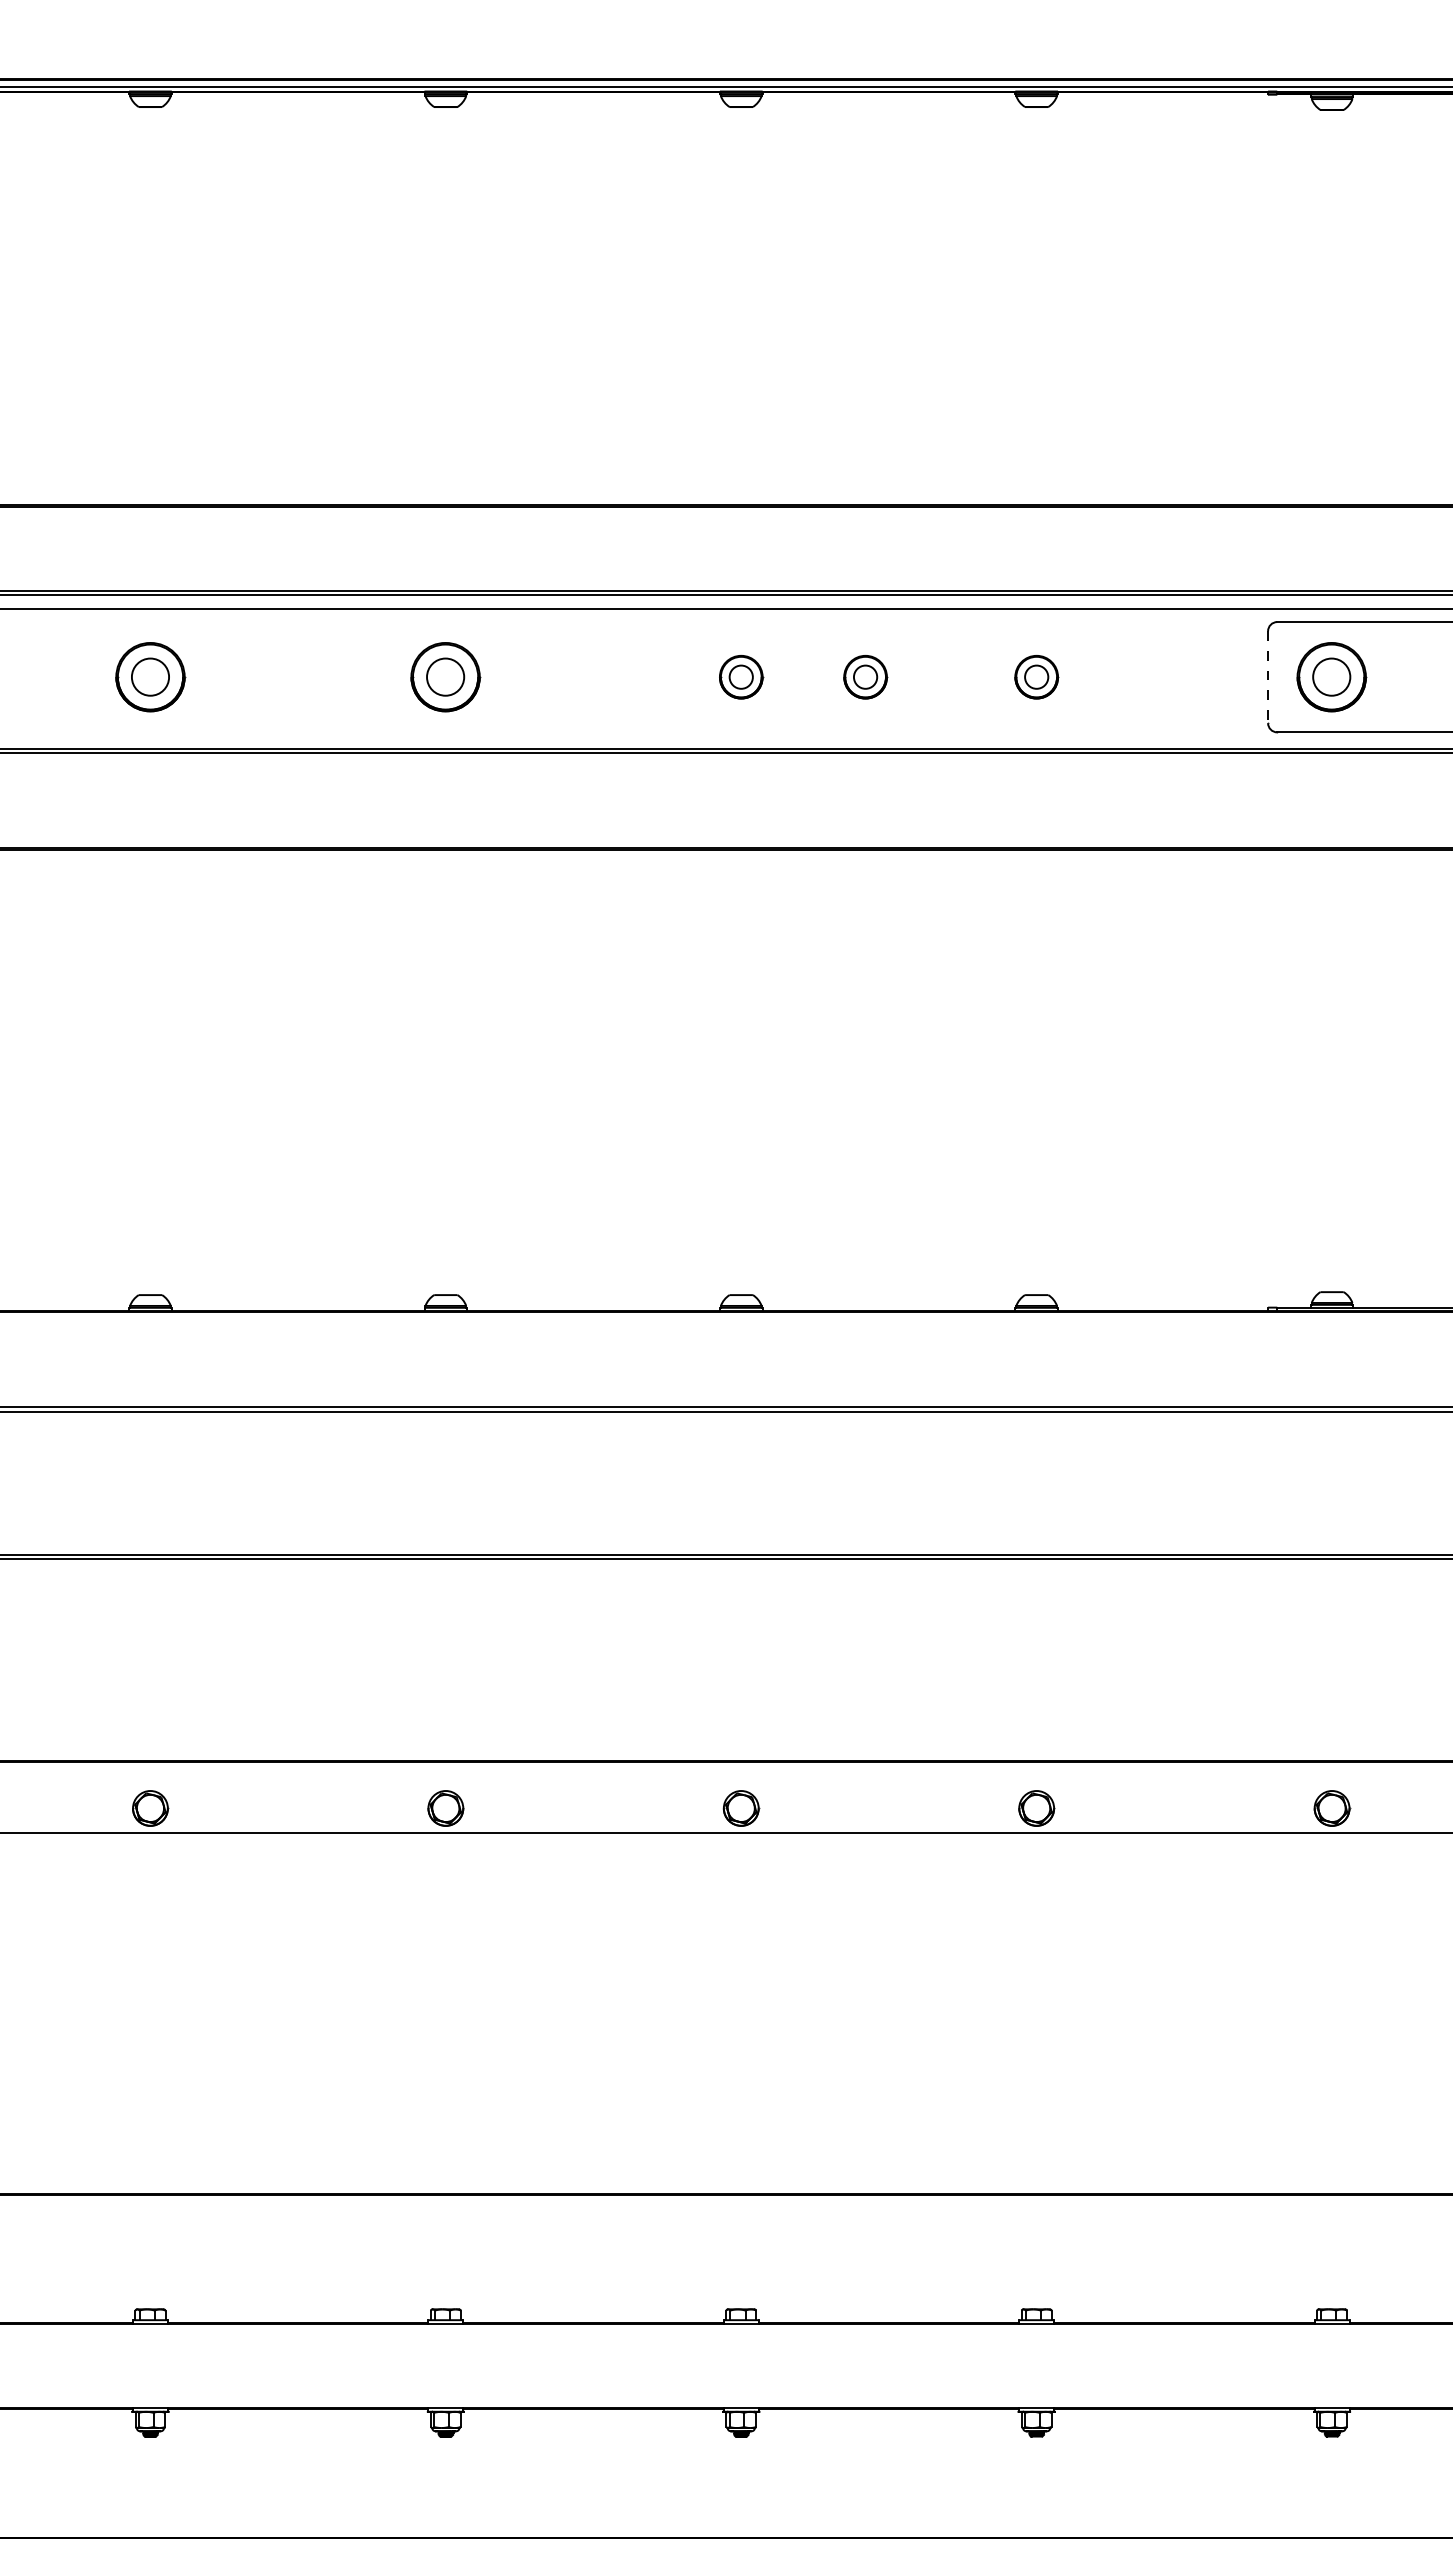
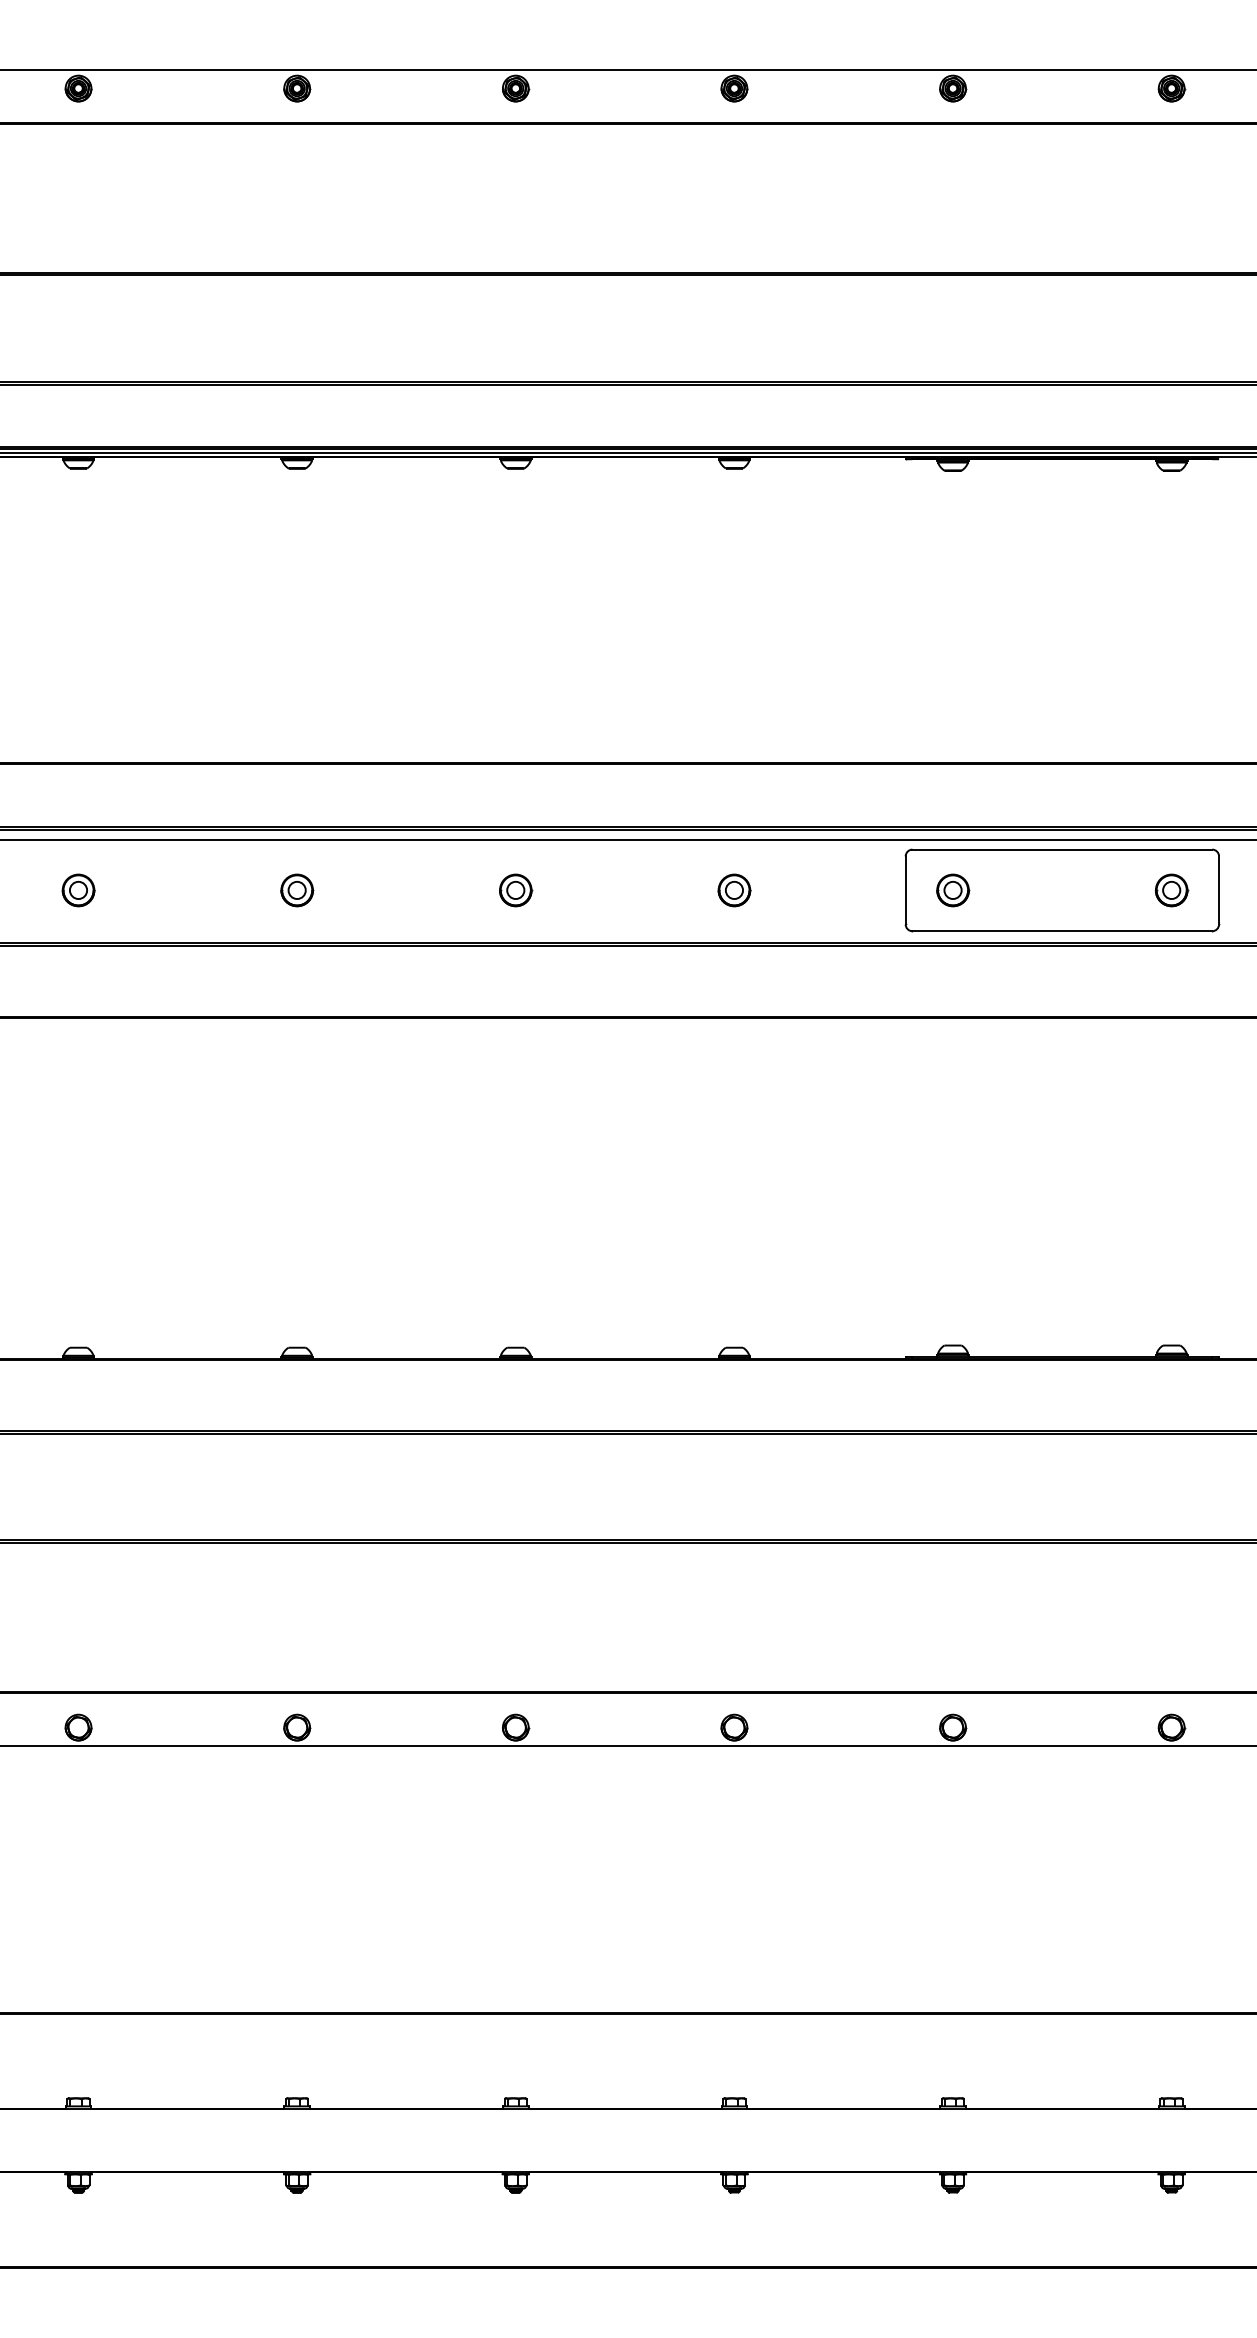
part: (150, 677) -> (78, 890), size x0.62
part: (446, 677) -> (297, 890), size x0.62
part: (866, 677) -> (608, 890), removed
line: (1267, 677) -> (905, 890), dashed -> solid
part: (1332, 677) -> (953, 890), size x0.62

